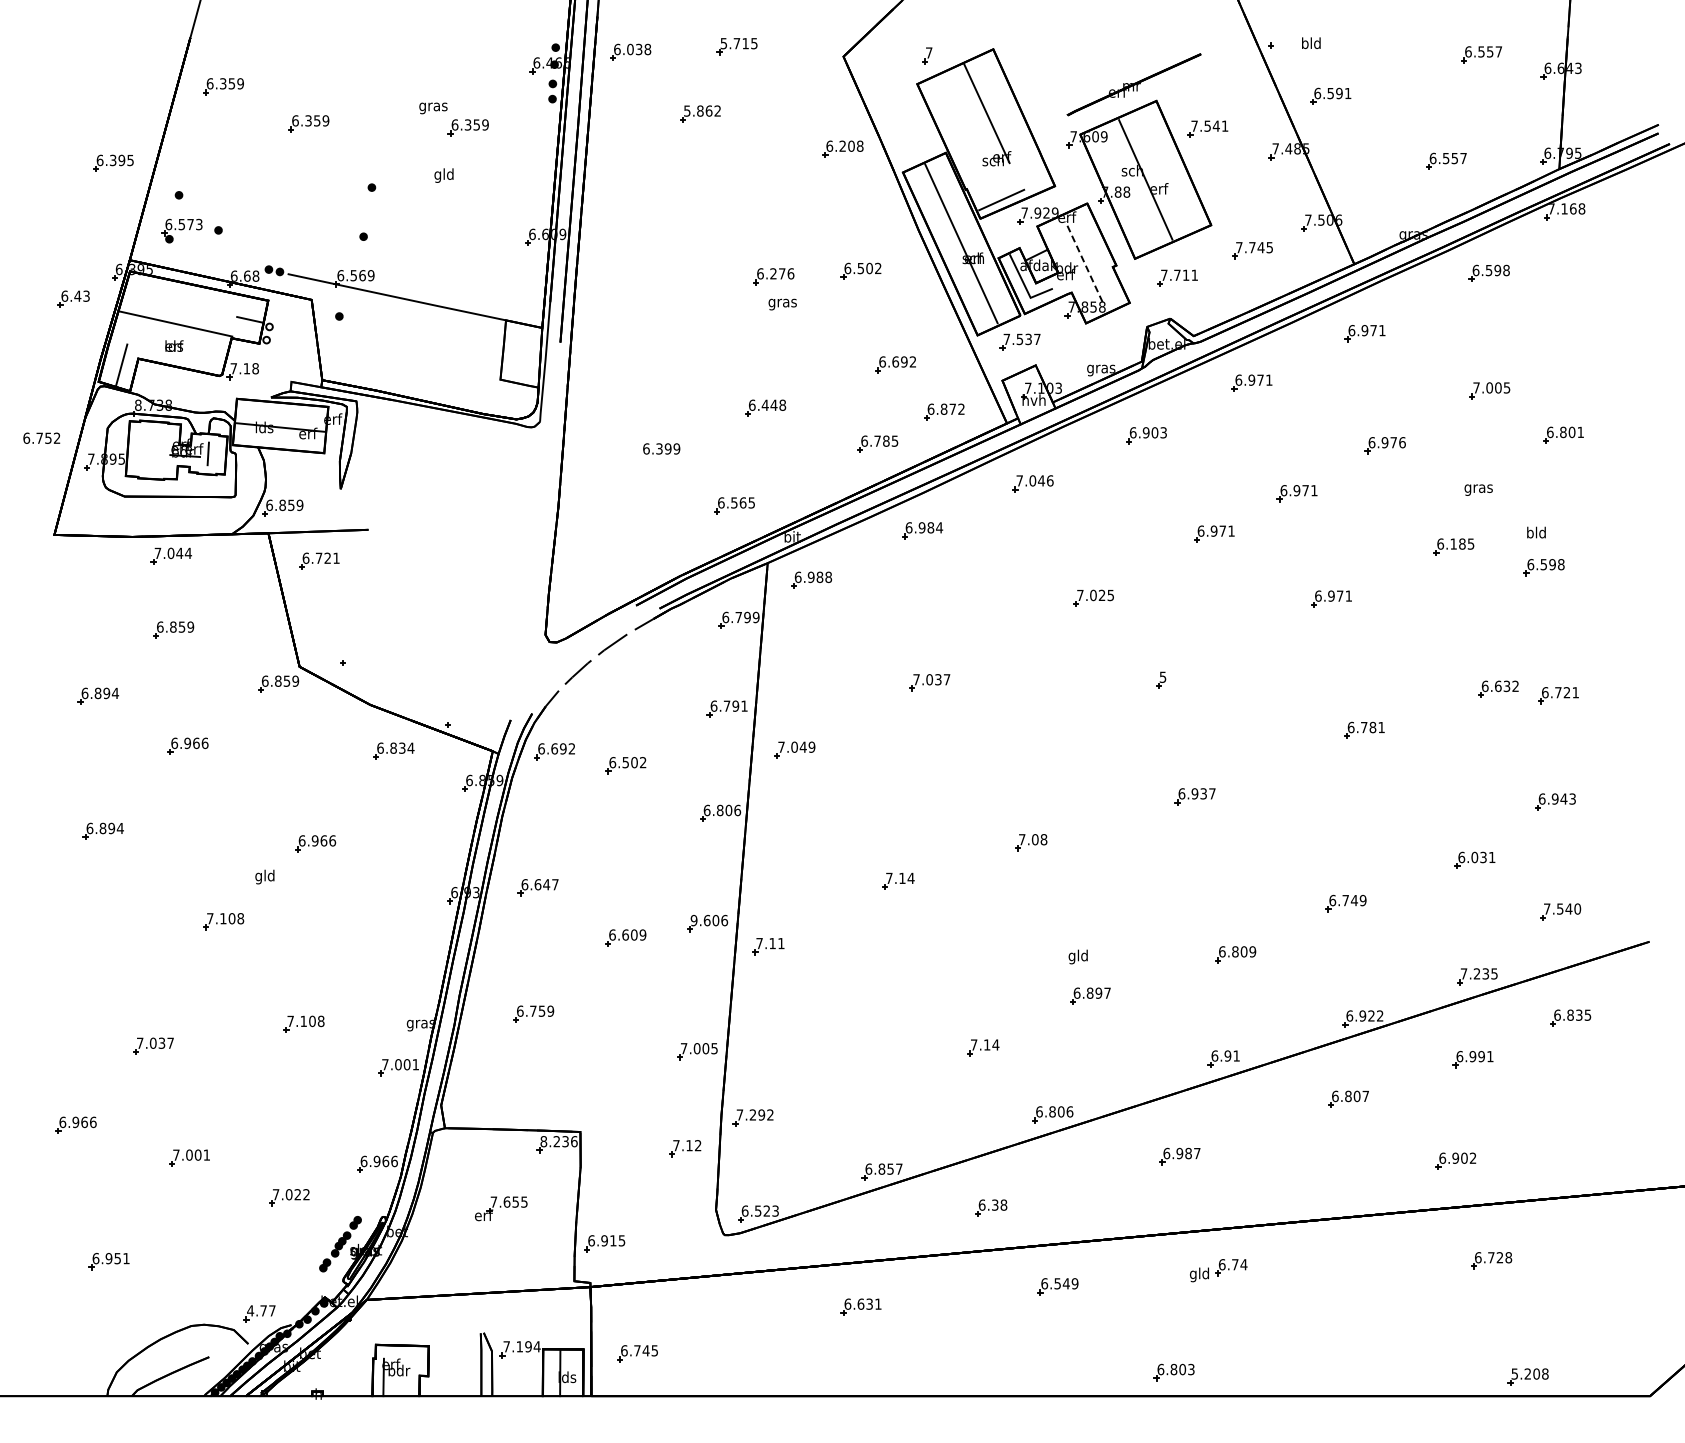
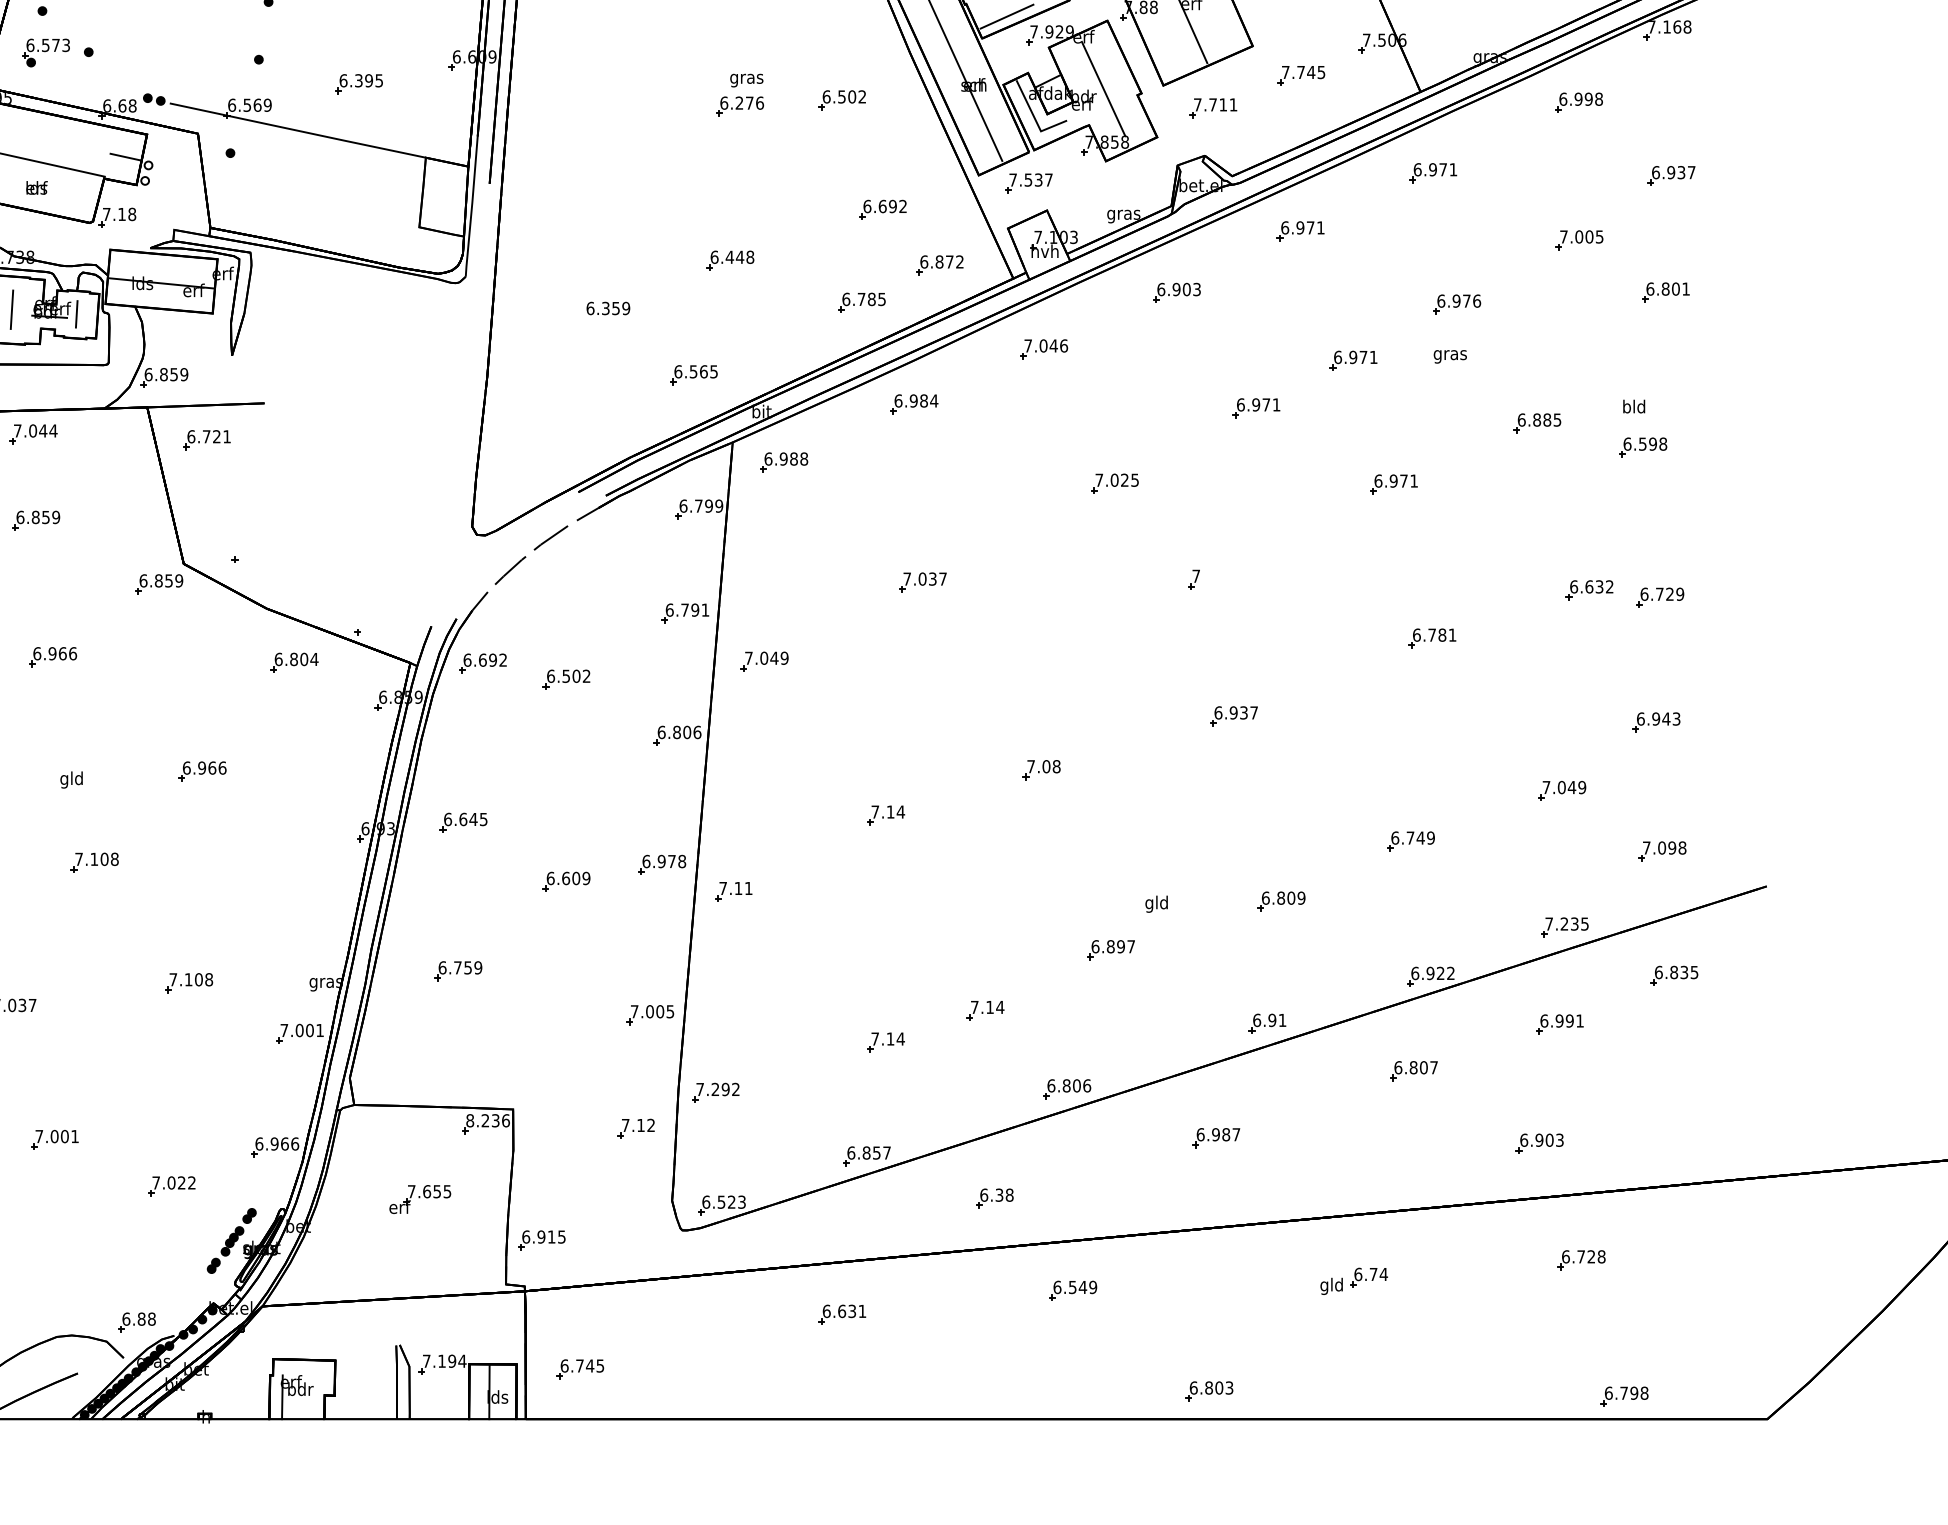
part: (448, 257) -> (358, 84), added
line: (1083, 261) -> (1103, 88), dashed -> solid
text: (1488, 269) -> (1577, 98), 6.598 -> 6.998
text: (782, 304) -> (746, 80), moved
part: (1568, 335) -> (1671, 175), added
text: (667, 448) -> (615, 307), 6.399 -> 6.359
line: (153, 449) -> (12, 309), added
text: (1478, 489) -> (1450, 356), moved
text: (1453, 543) -> (1536, 419), 6.185 -> 6.885
text: (1162, 676) -> (1195, 575), 5 -> 7
text: (1575, 692) -> (1679, 594), 6.721 -> 6.729
text: (402, 747) -> (304, 658), 6.834 -> 6.804
text: (1476, 857) -> (1563, 787), 6.031 -> 7.049
text: (264, 876) -> (71, 779), moved
text: (555, 884) -> (483, 819), 6.647 -> 6.645
text: (1568, 908) -> (1671, 847), 7.540 -> 7.098
text: (709, 920) -> (664, 861), 9.606 -> 6.978
text: (1077, 956) -> (1155, 903), moved
part: (898, 1074) -> (886, 1042), added
text: (1473, 1158) -> (1560, 1140), 6.902 -> 6.903
part: (1218, 1270) -> (1353, 1281), moved
text: (261, 1310) -> (139, 1318), 4.77 -> 6.88
text: (1525, 1373) -> (1621, 1392), 5.208 -> 6.798

